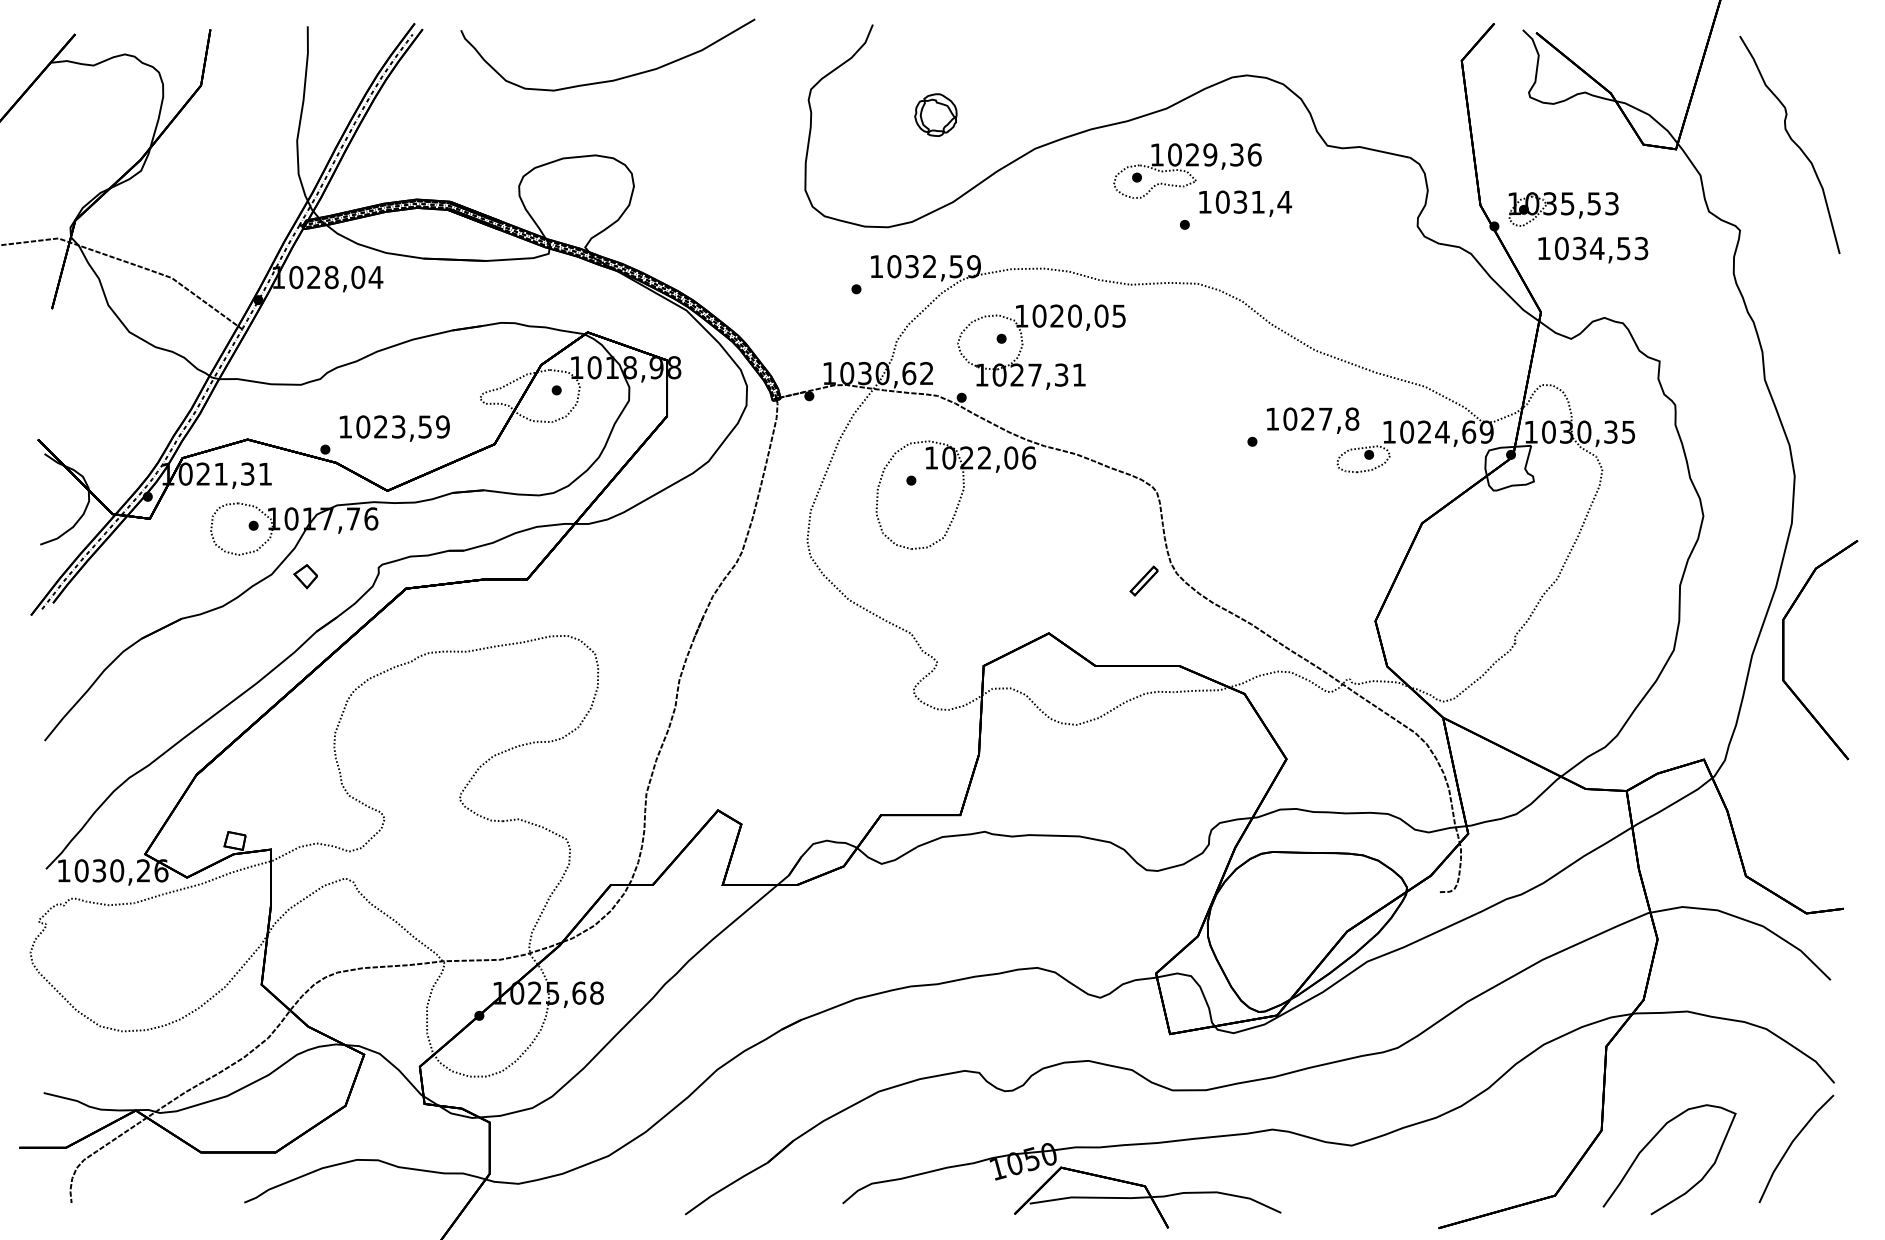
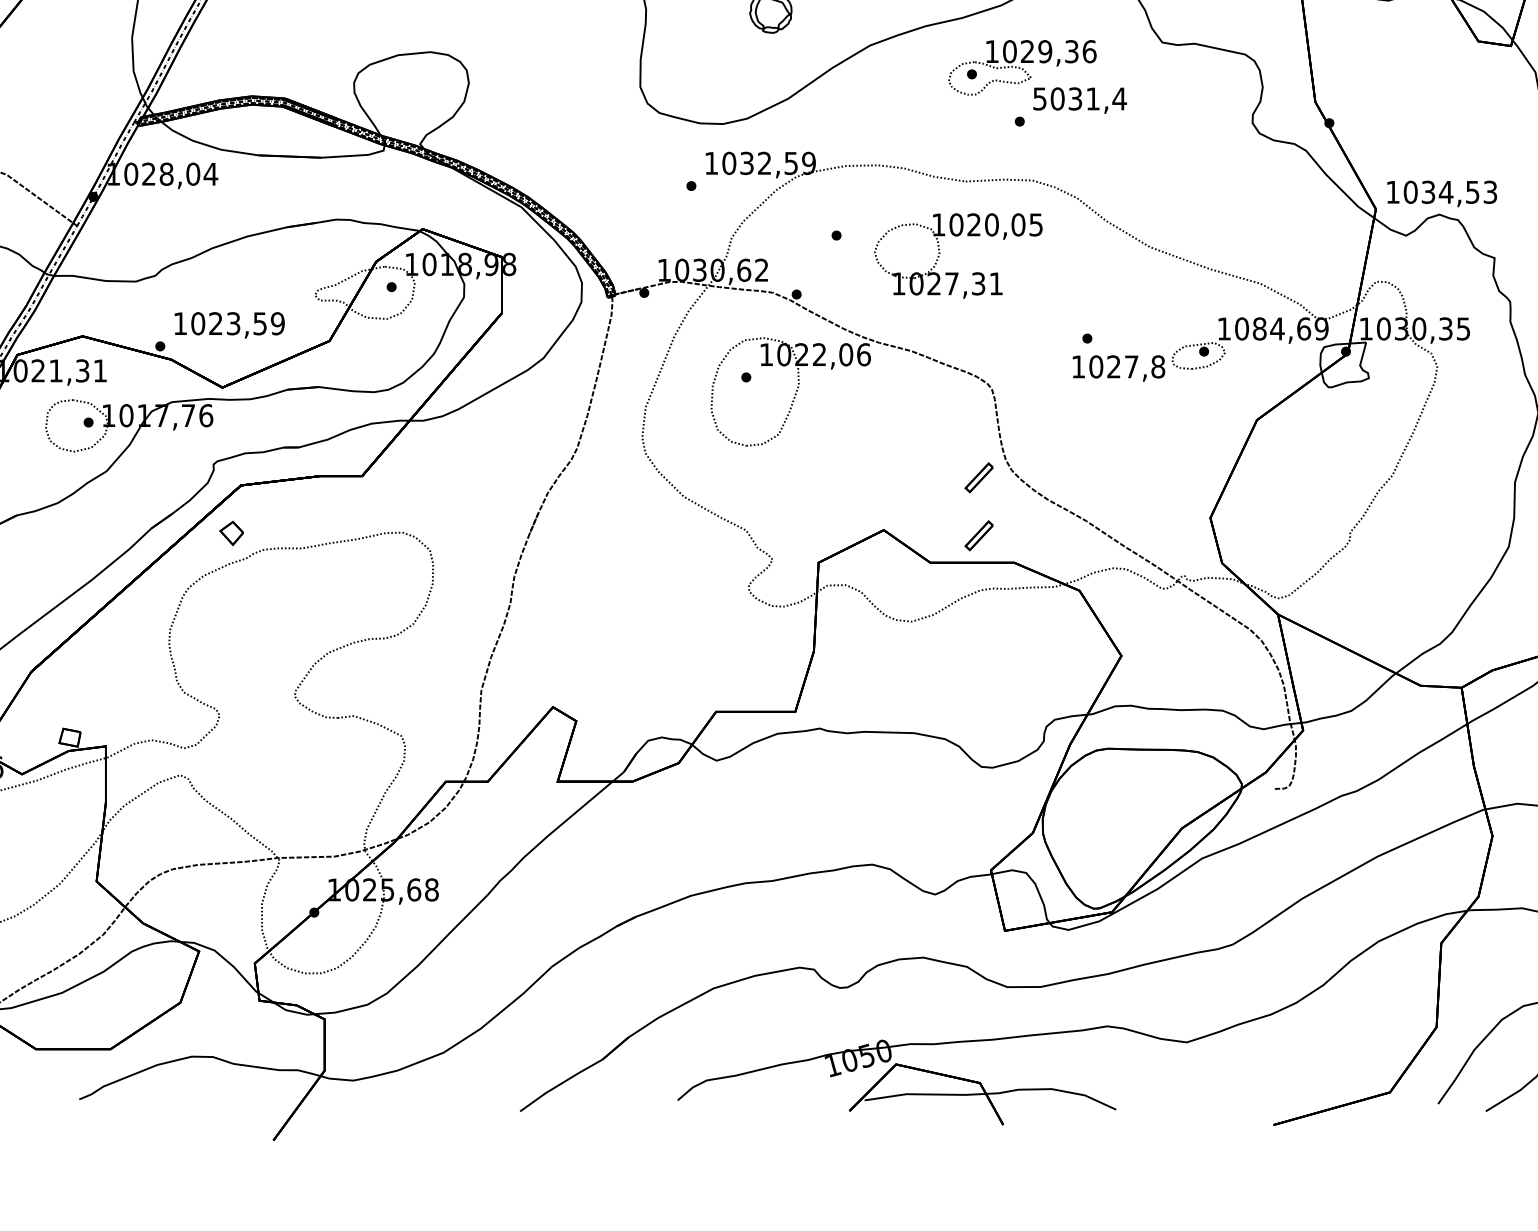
text: (1204, 202) -> (1039, 99), 1031,4 -> 5031,4
part: (1563, 209) -> (1398, 106), removed
text: (1593, 250) -> (1442, 194), moved
part: (1040, 363) -> (957, 272), moved
text: (1313, 420) -> (1119, 368), moved
text: (1424, 431) -> (1259, 328), 1024,69 -> 1084,69
part: (305, 576) -> (231, 533), moved
part: (1143, 638) -> (978, 535), added

